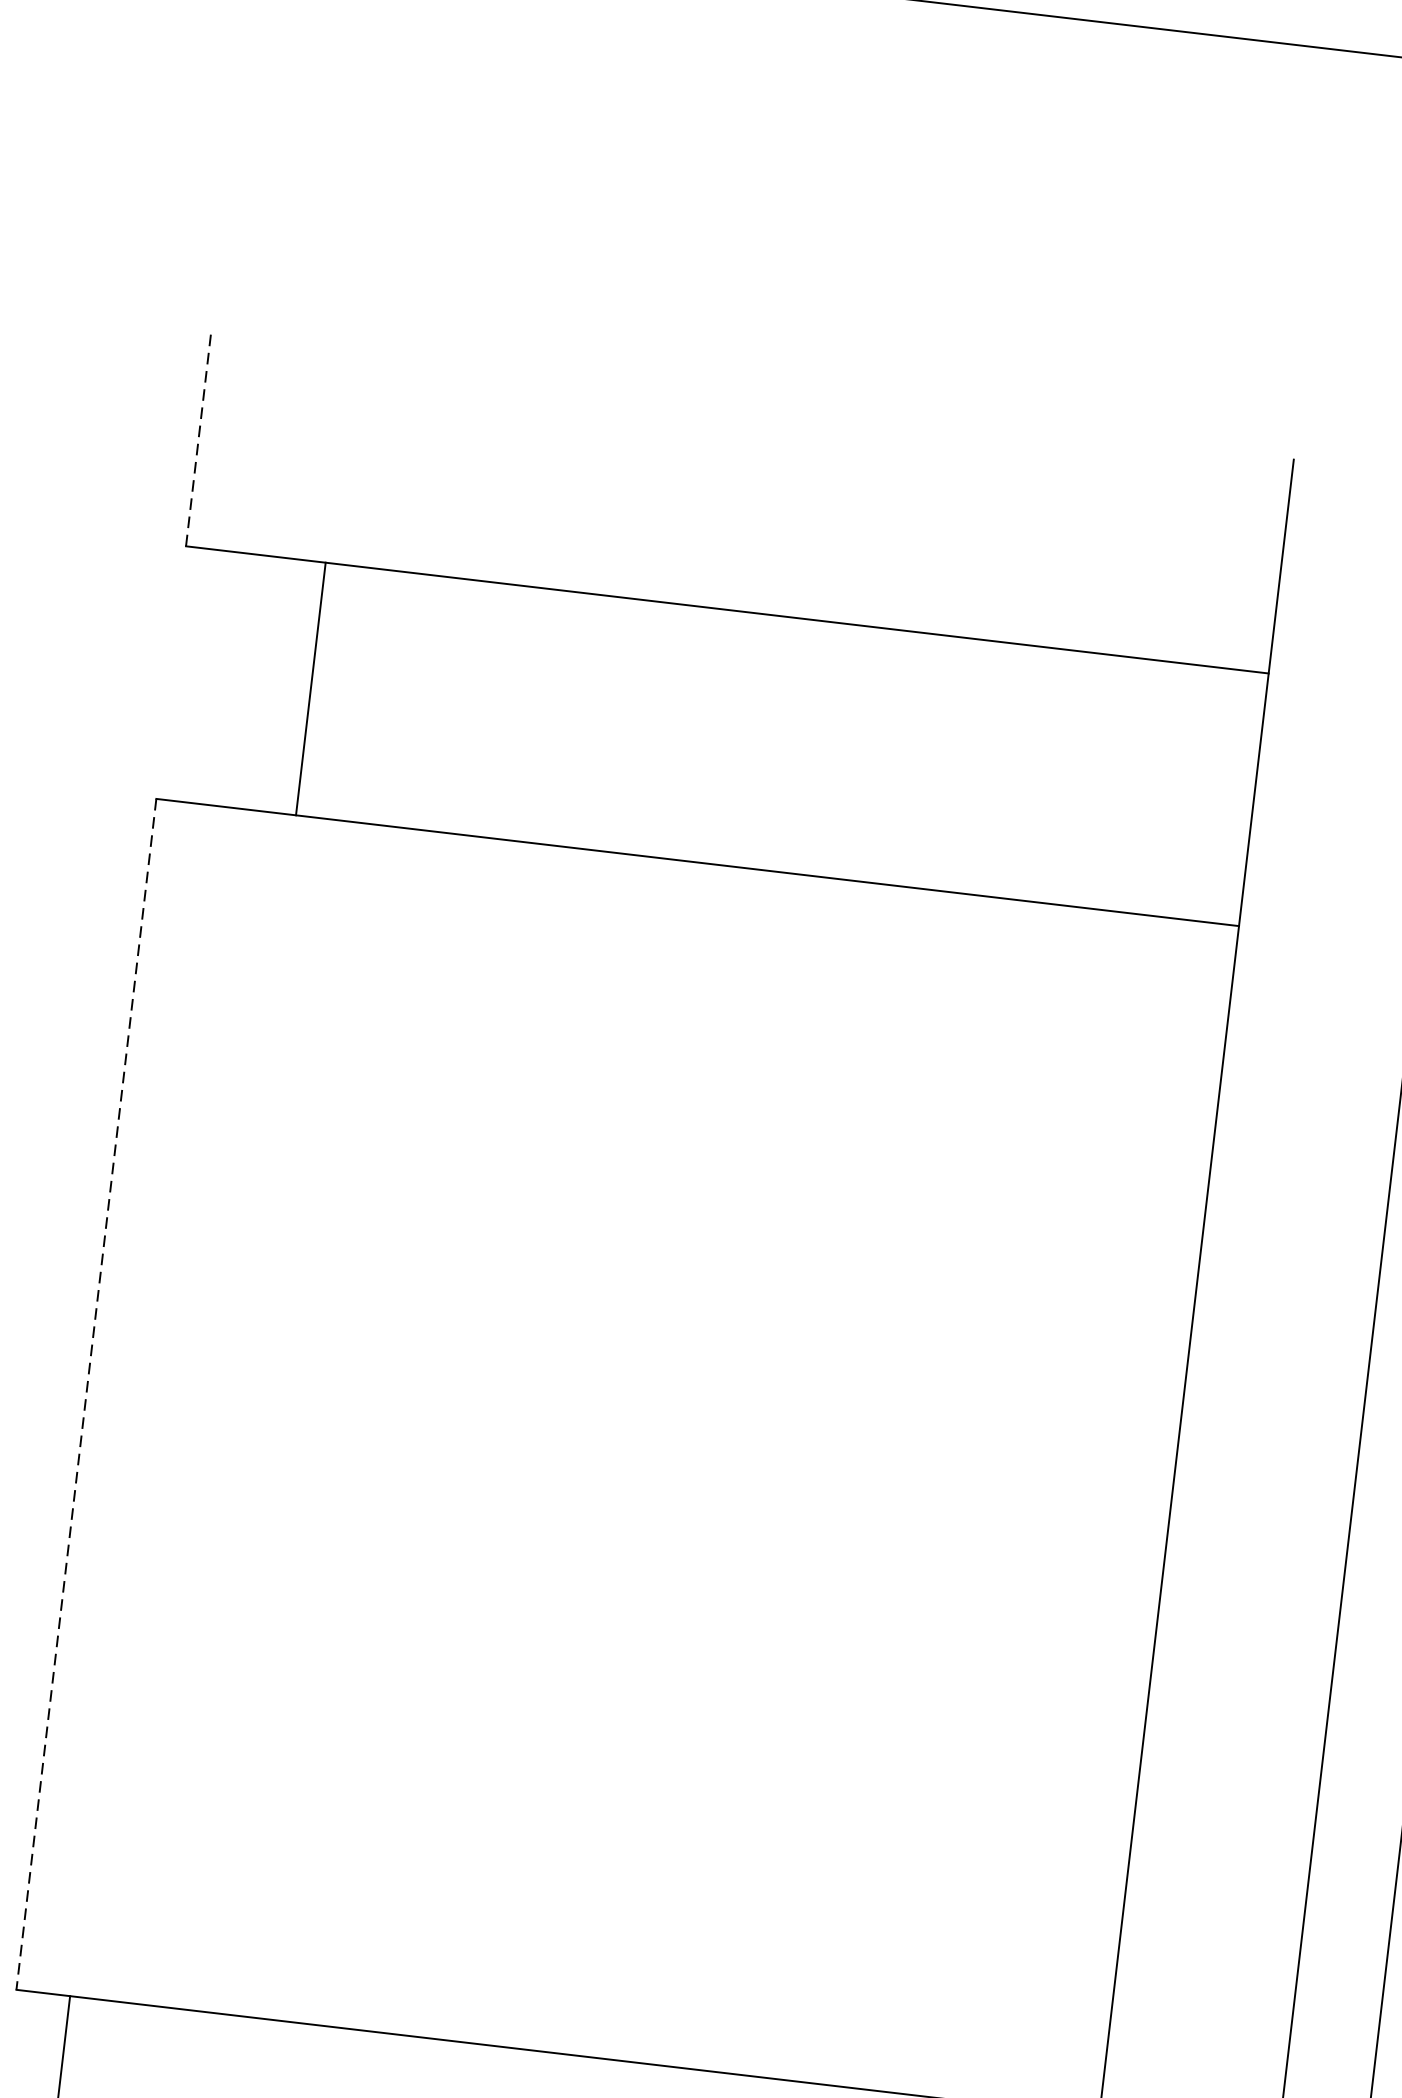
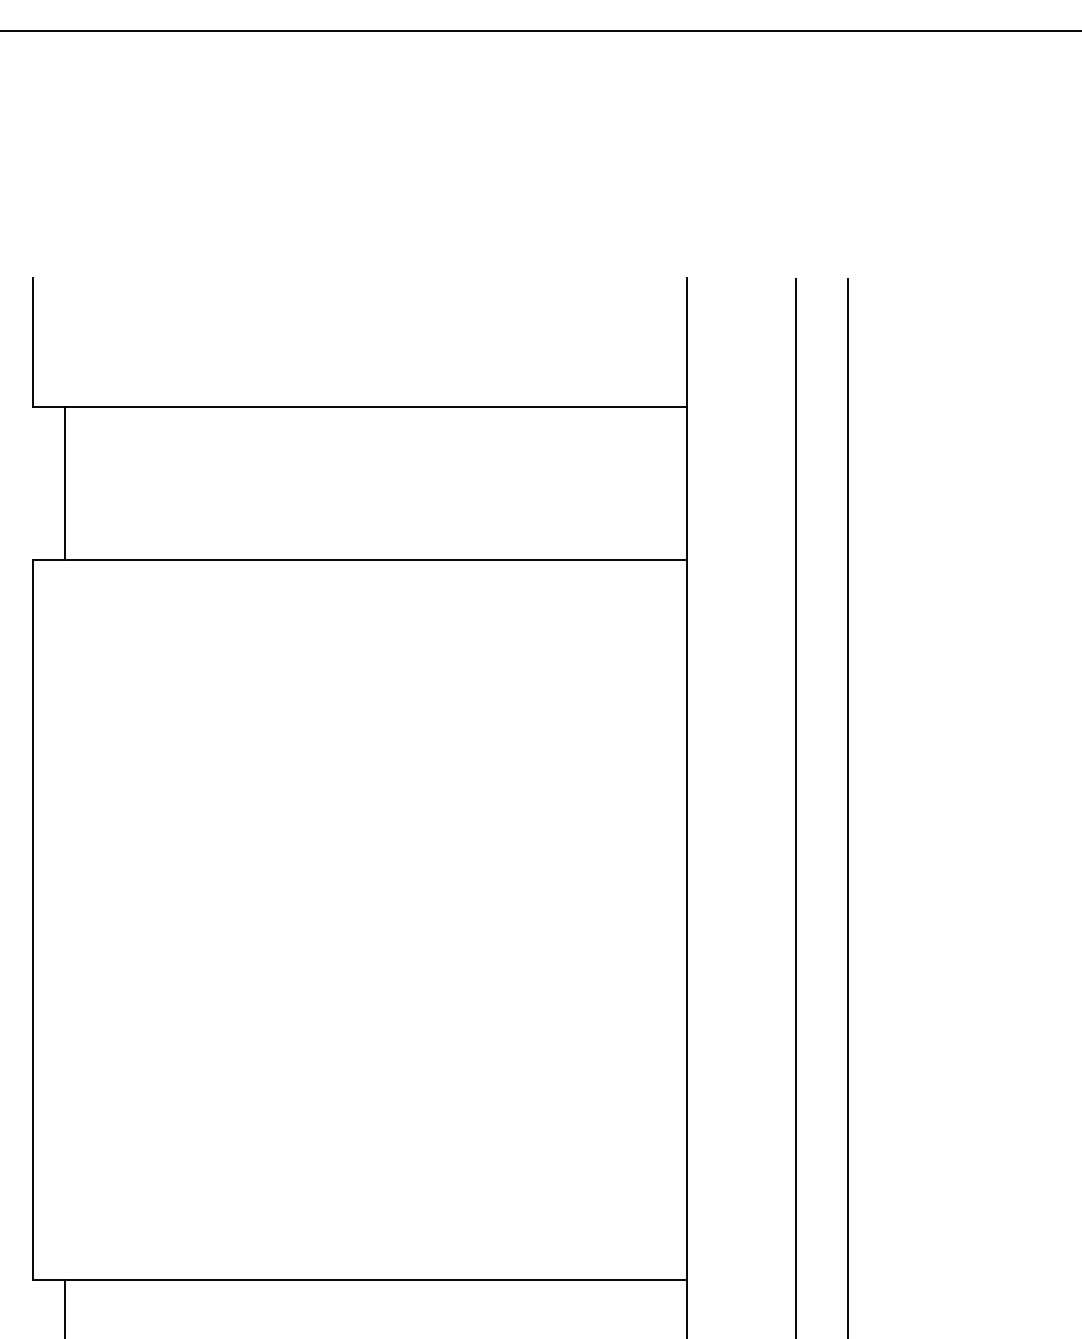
line: (198, 439) -> (32, 342), dashed -> solid
line: (311, 688) -> (65, 483), moved
line: (86, 1394) -> (32, 920), dashed -> solid

